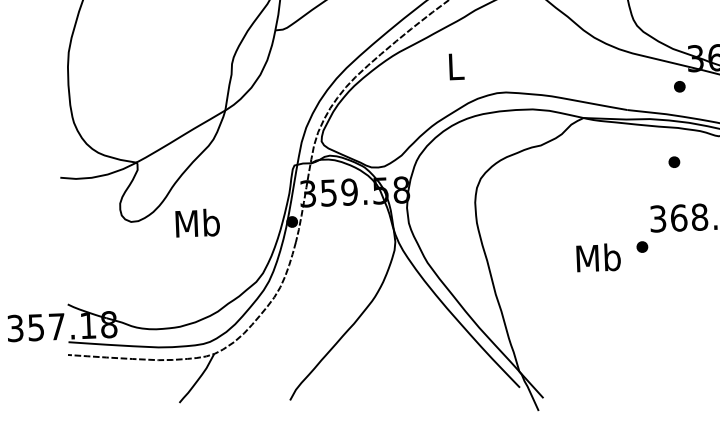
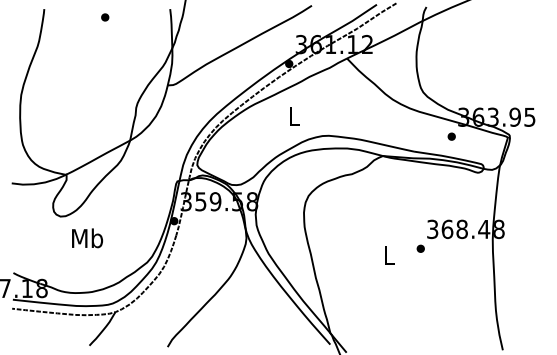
part: (673, 161) -> (445, 189), removed
text: (197, 223) -> (87, 238), moved
text: (598, 258) -> (389, 255), Mb -> L

